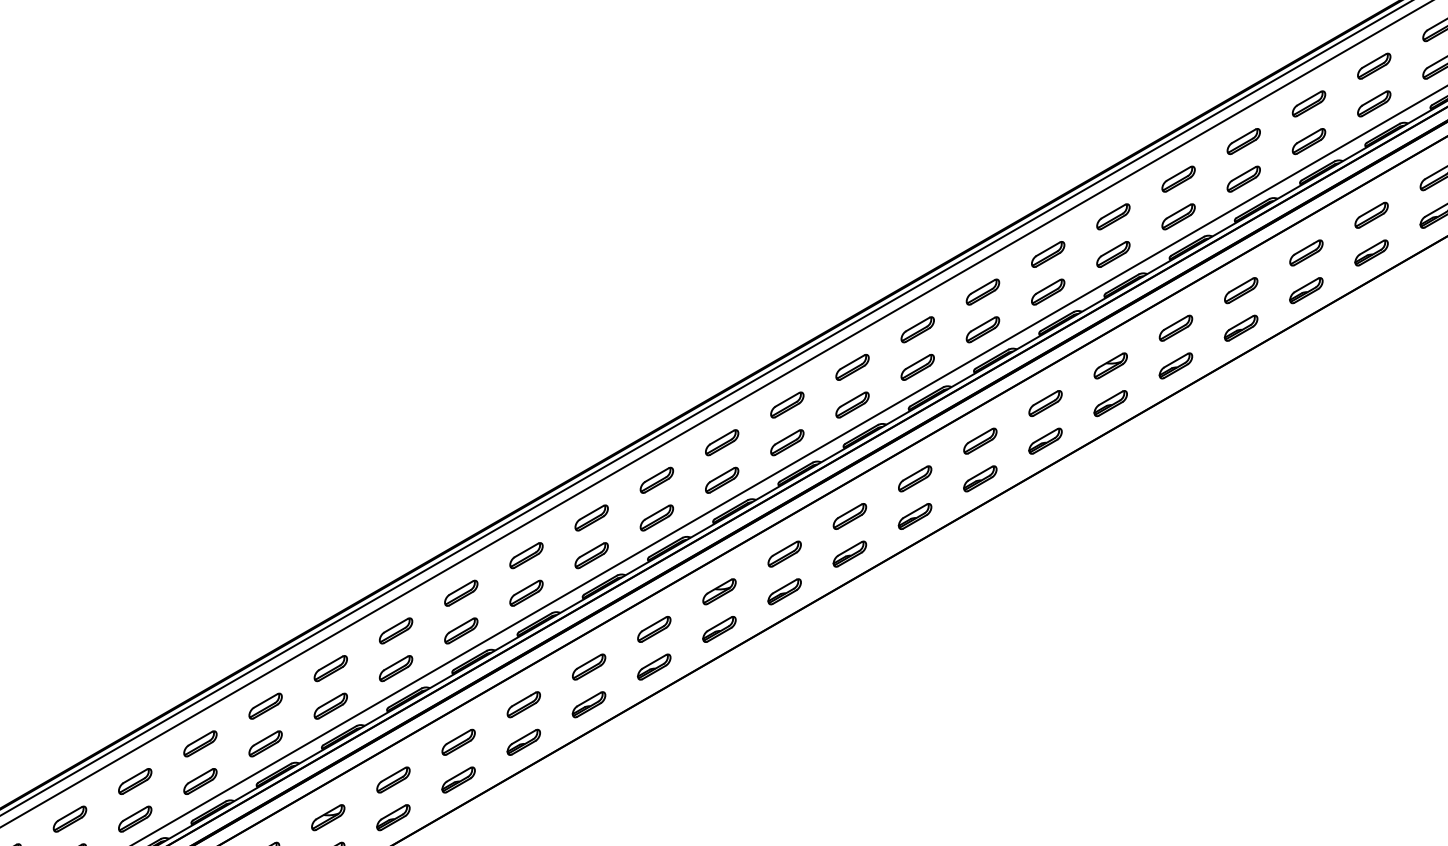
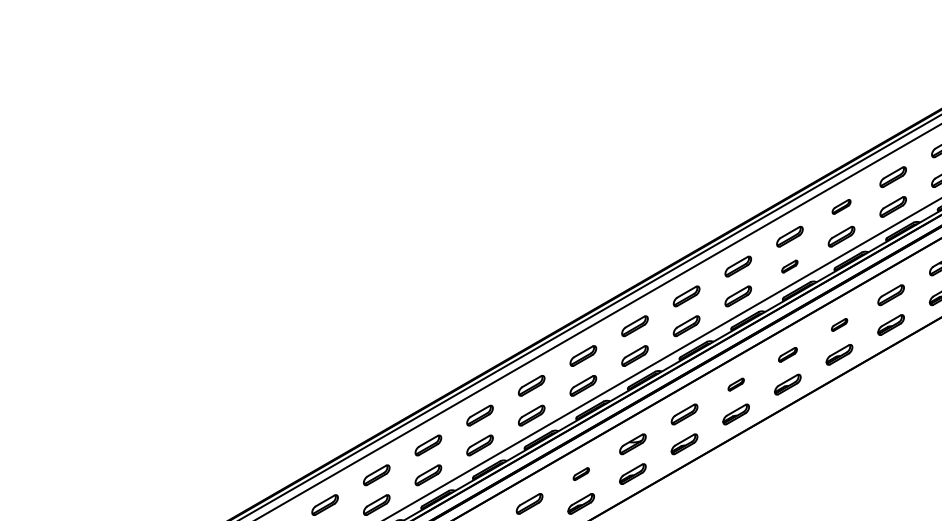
part: (982, 291) -> (841, 206), size x0.7
part: (917, 367) -> (789, 266), size x0.6
part: (980, 440) -> (839, 324), size x0.6
part: (915, 478) -> (788, 354), size x0.7
part: (849, 516) -> (735, 384), size x0.6
part: (654, 629) -> (581, 474), size x0.6

